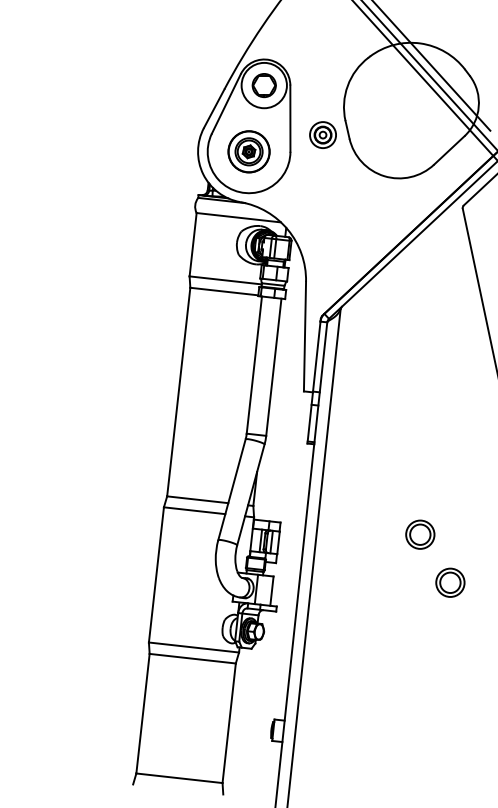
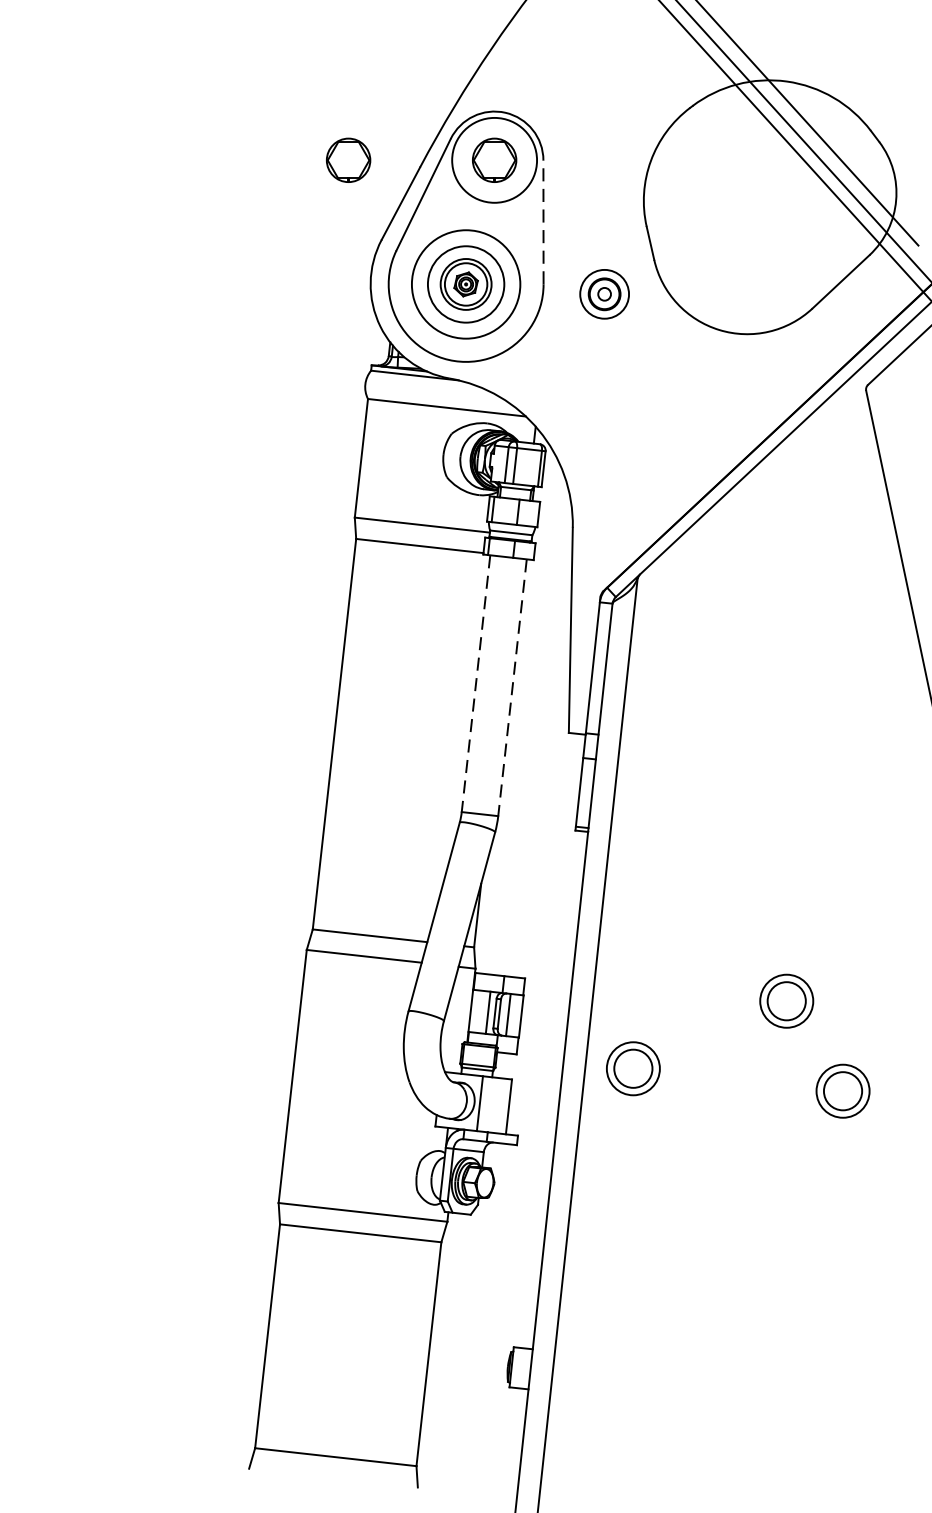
part: (185, 85) -> (347, 160), added
line: (290, 118) -> (543, 222), solid -> dashed
part: (322, 134) -> (603, 293), moved
circle: (248, 151) -> (465, 283), size x1.4
line: (254, 365) -> (476, 684), solid -> dashed
line: (273, 367) -> (511, 688), solid -> dashed
part: (338, 570) -> (633, 1068), added

